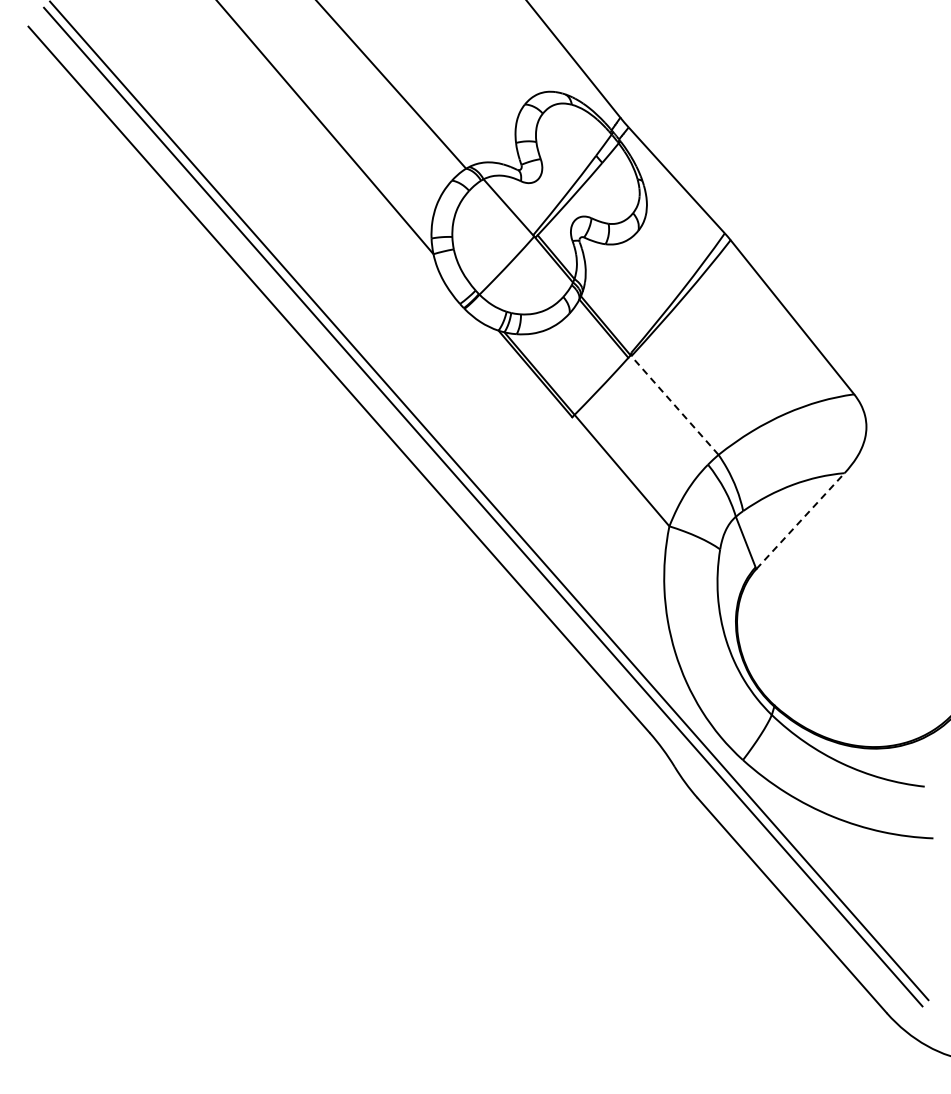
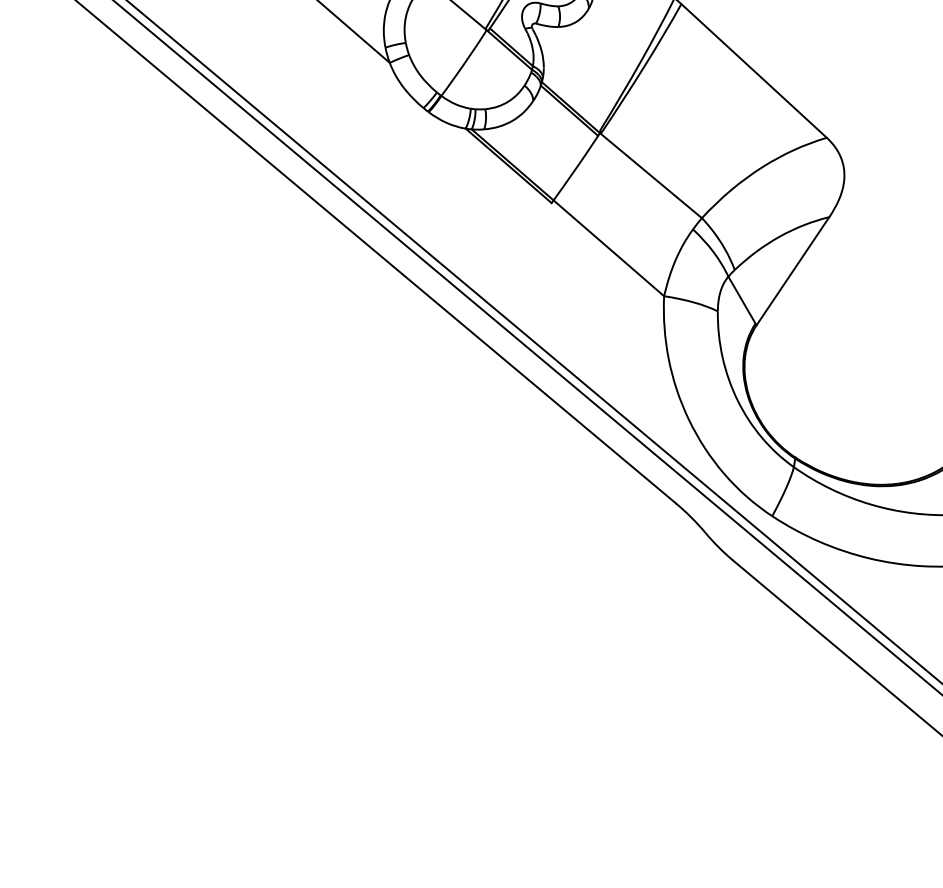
line: (674, 405) -> (650, 176), dashed -> solid
line: (800, 520) -> (792, 270), dashed -> solid

